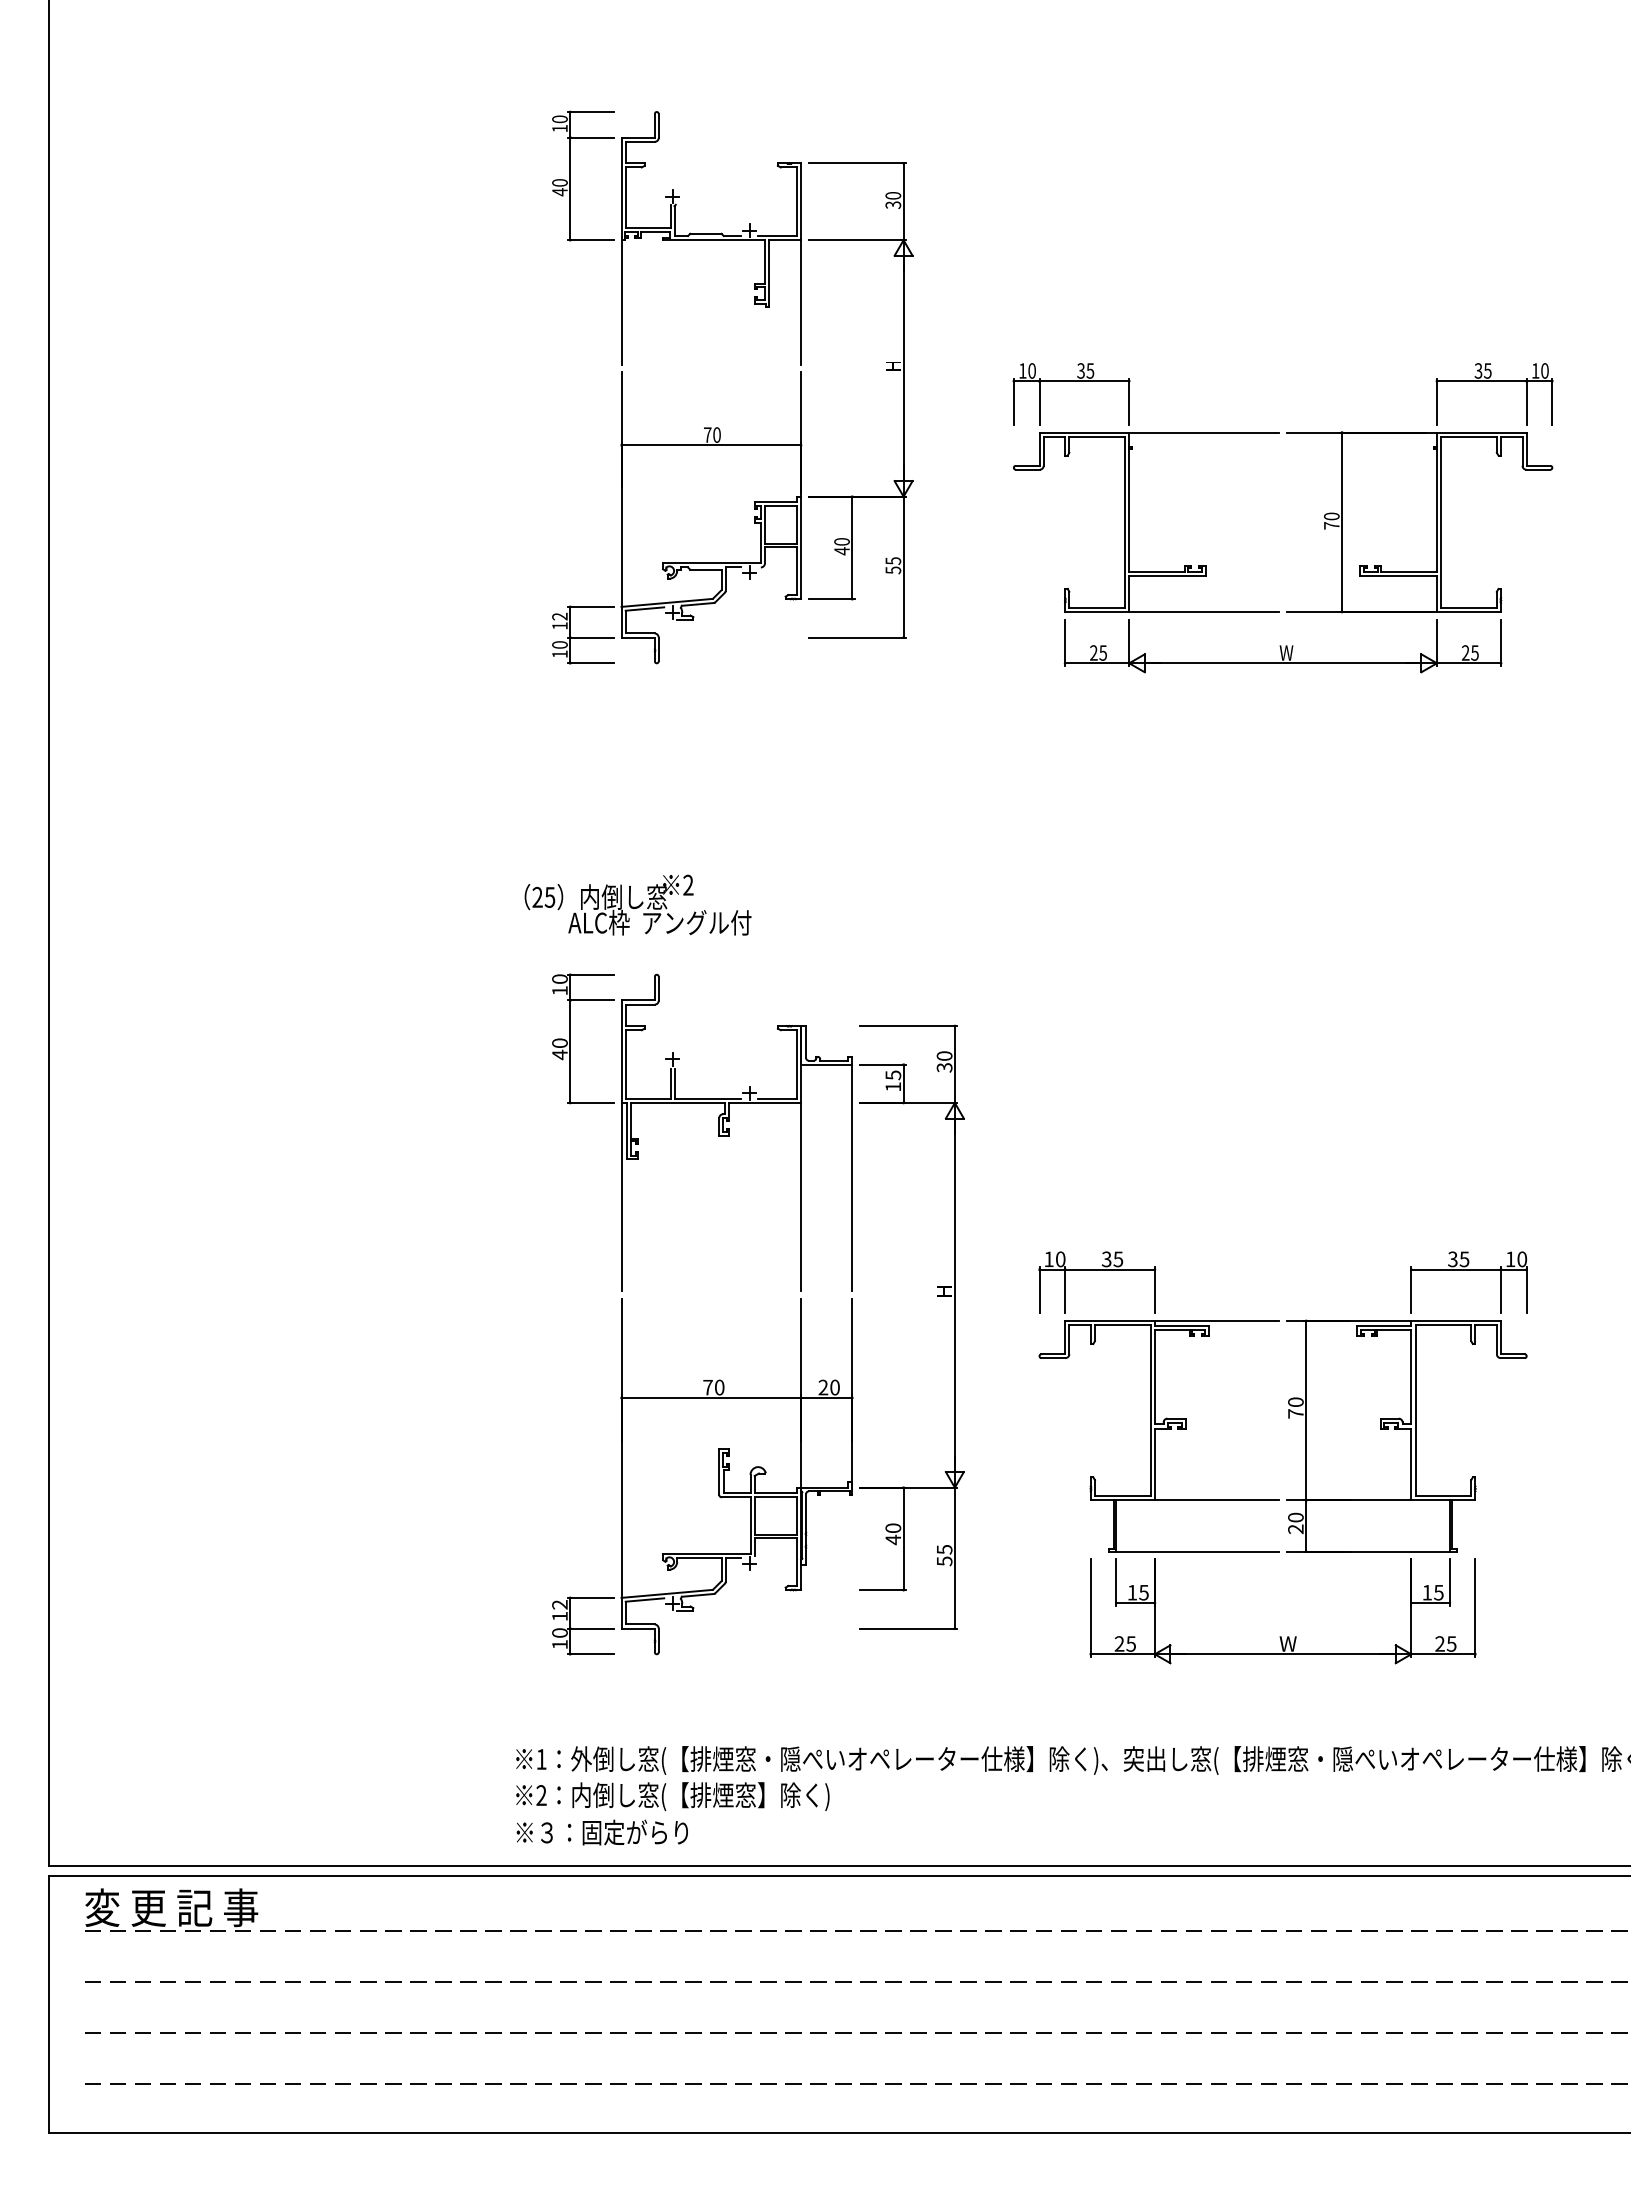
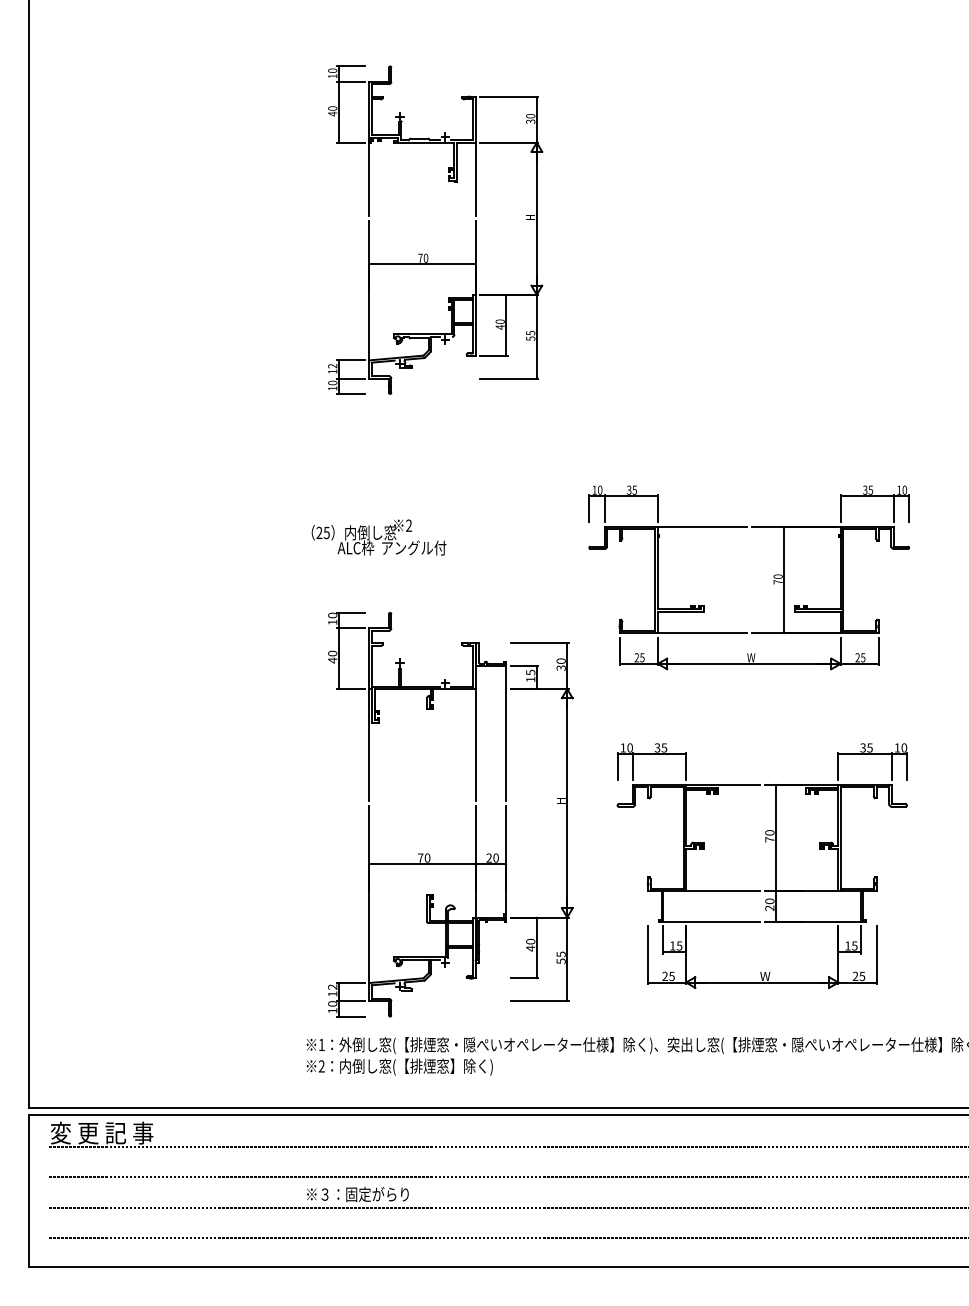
part: (1323, 517) -> (773, 577), moved
part: (800, 1314) -> (475, 814), moved
text: (601, 1832) -> (357, 1194), moved

